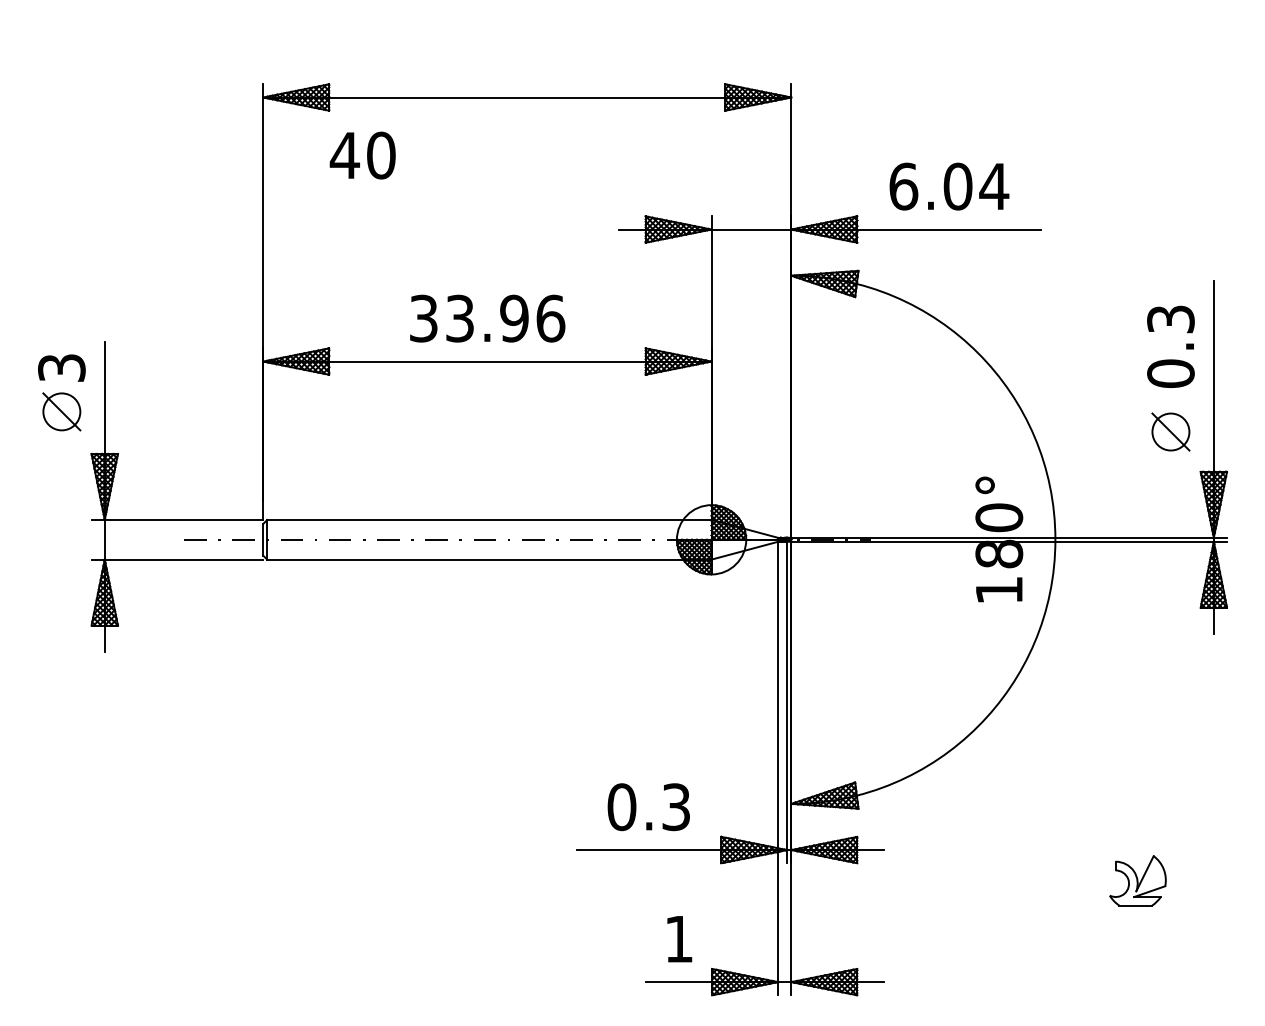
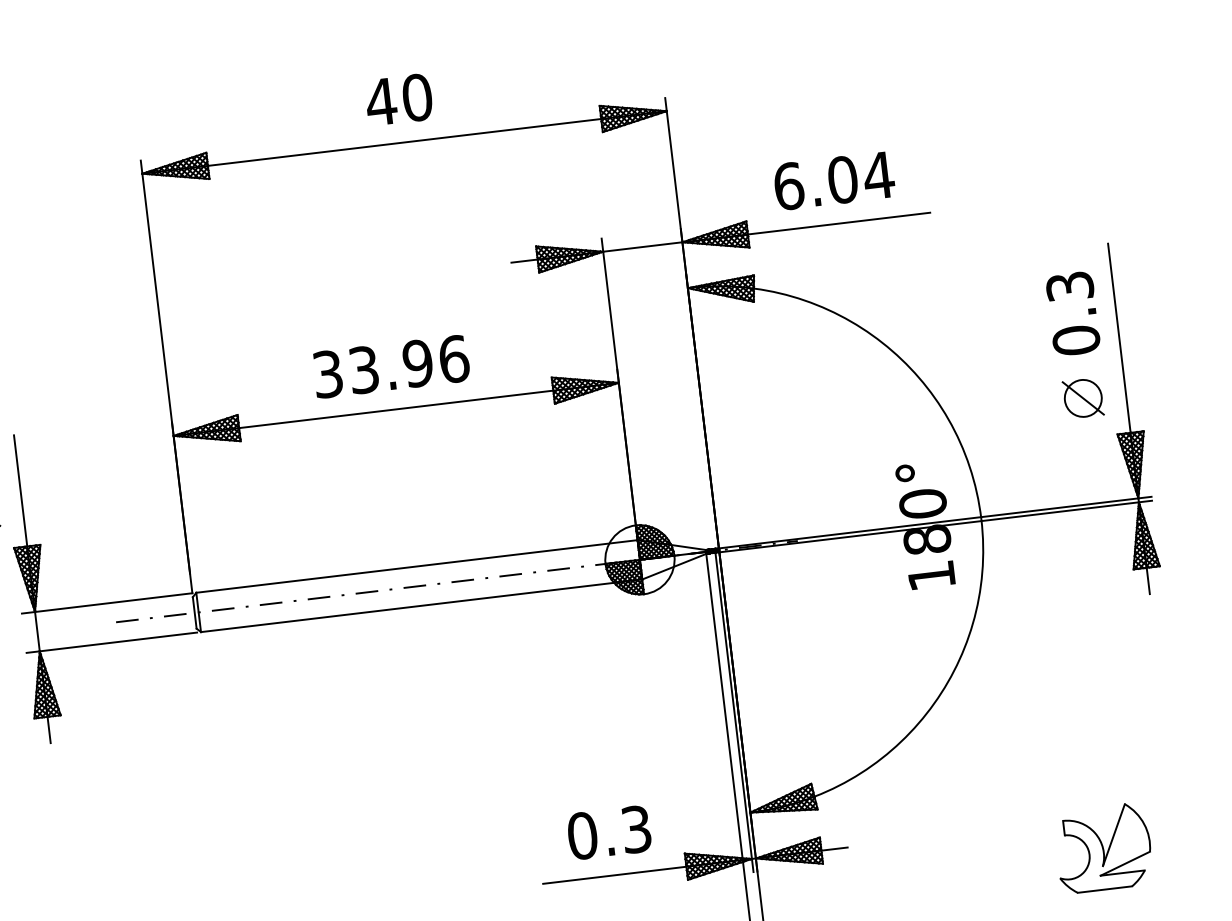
text: (362, 155) -> (398, 99), moved
part: (1137, 880) -> (1103, 847), size x1.67

